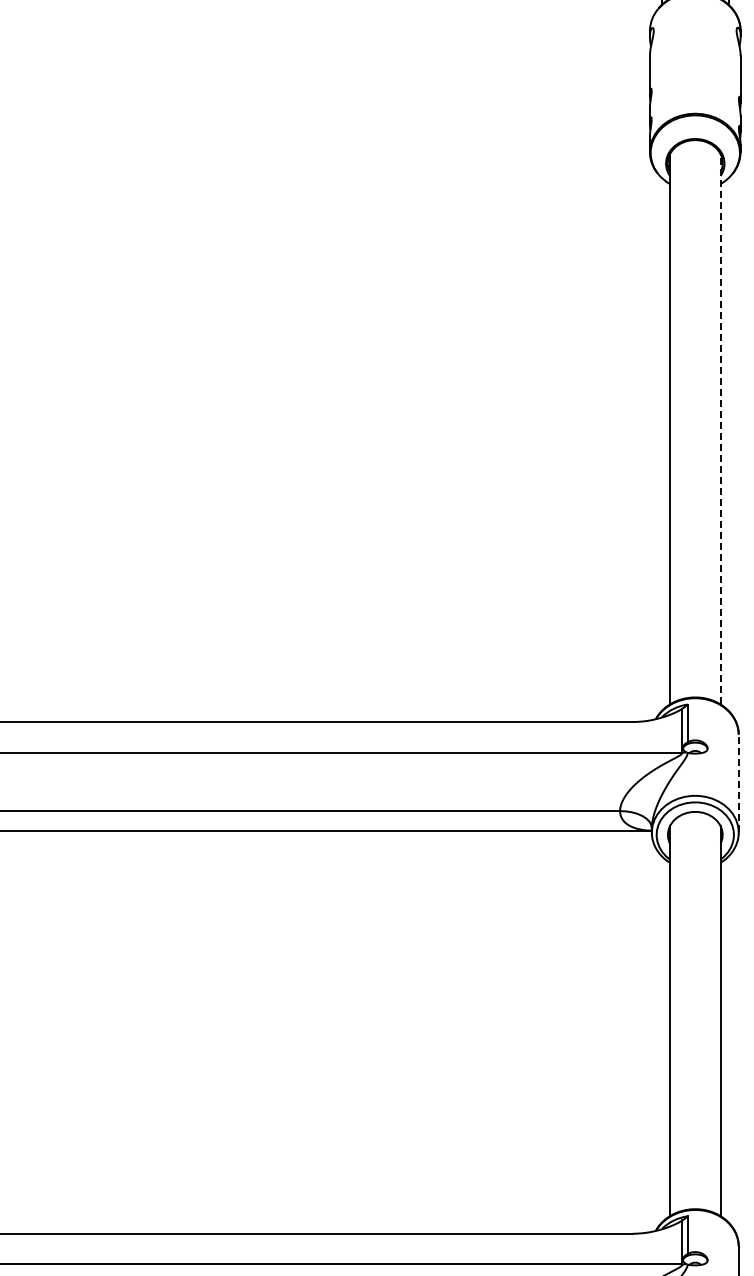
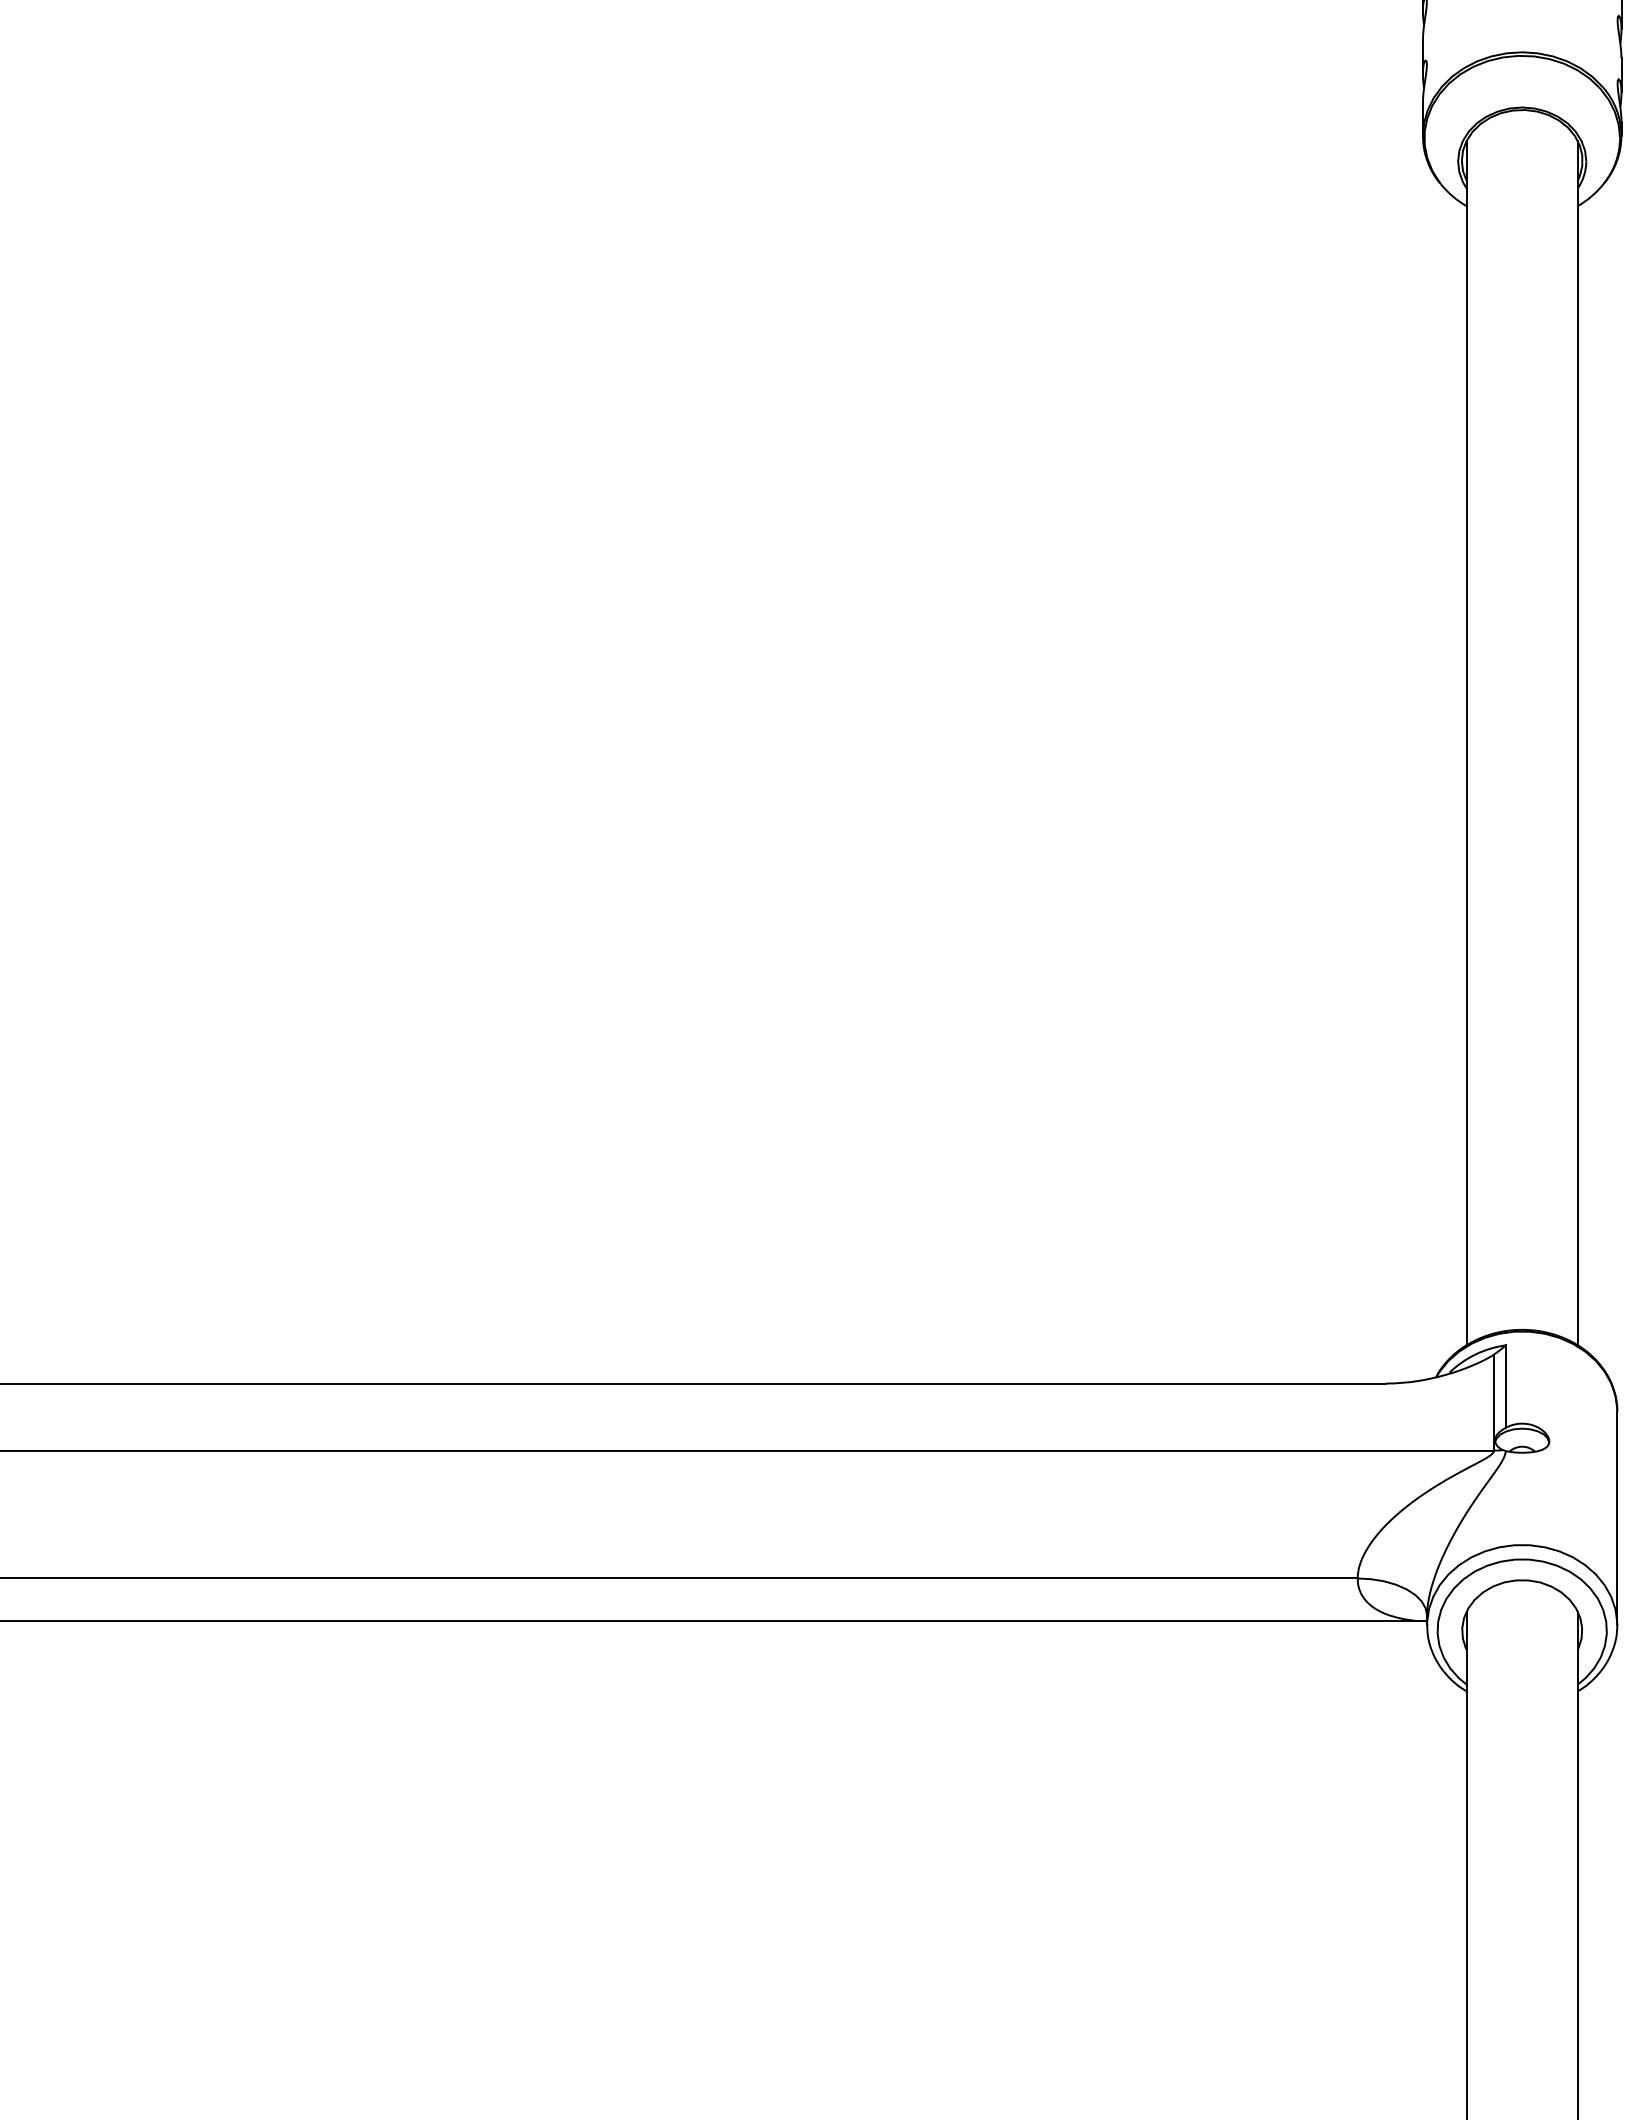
line: (720, 428) -> (1577, 741), dashed -> solid
line: (738, 783) -> (1616, 1518), dashed -> solid

